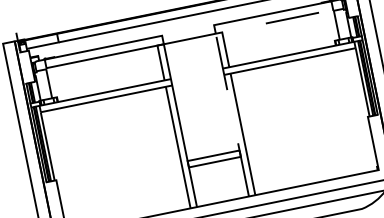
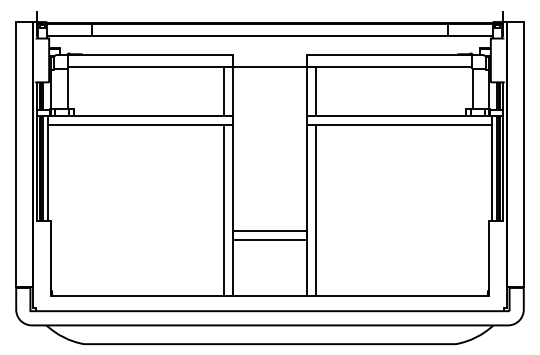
line: (220, 55) -> (306, 97), dashed -> solid

